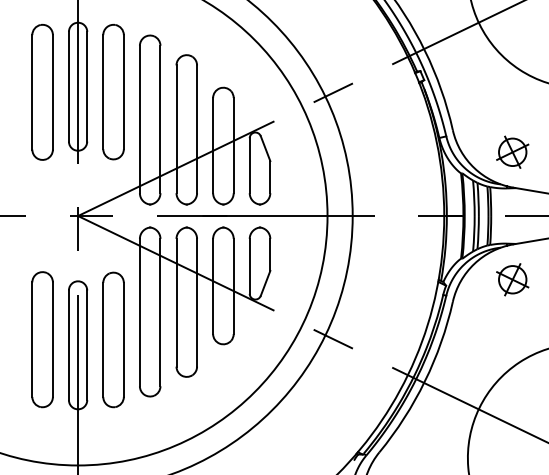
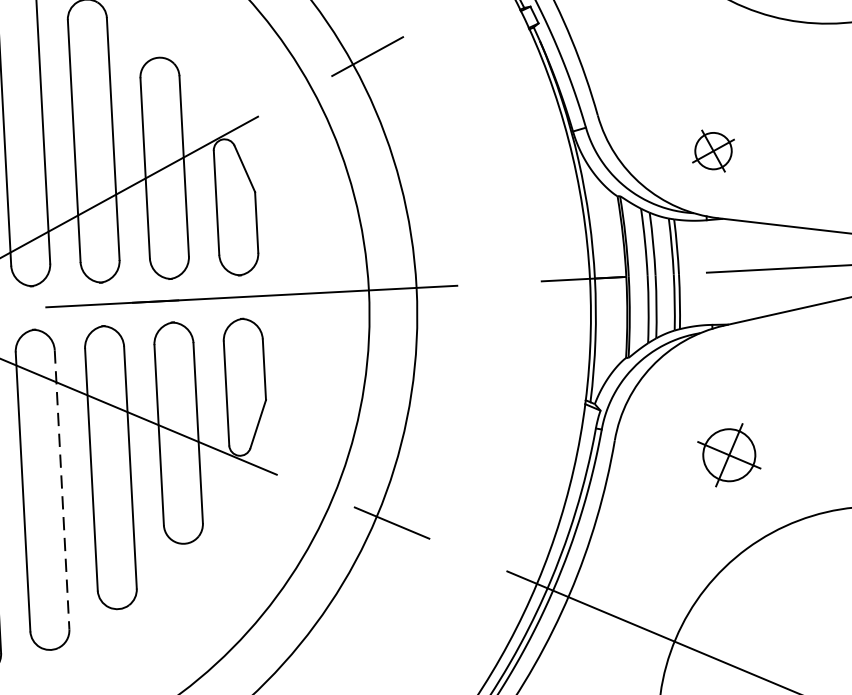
part: (512, 151) -> (712, 149), size x0.7
part: (512, 279) -> (728, 454), moved
line: (160, 312) -> (62, 489), solid -> dashed

